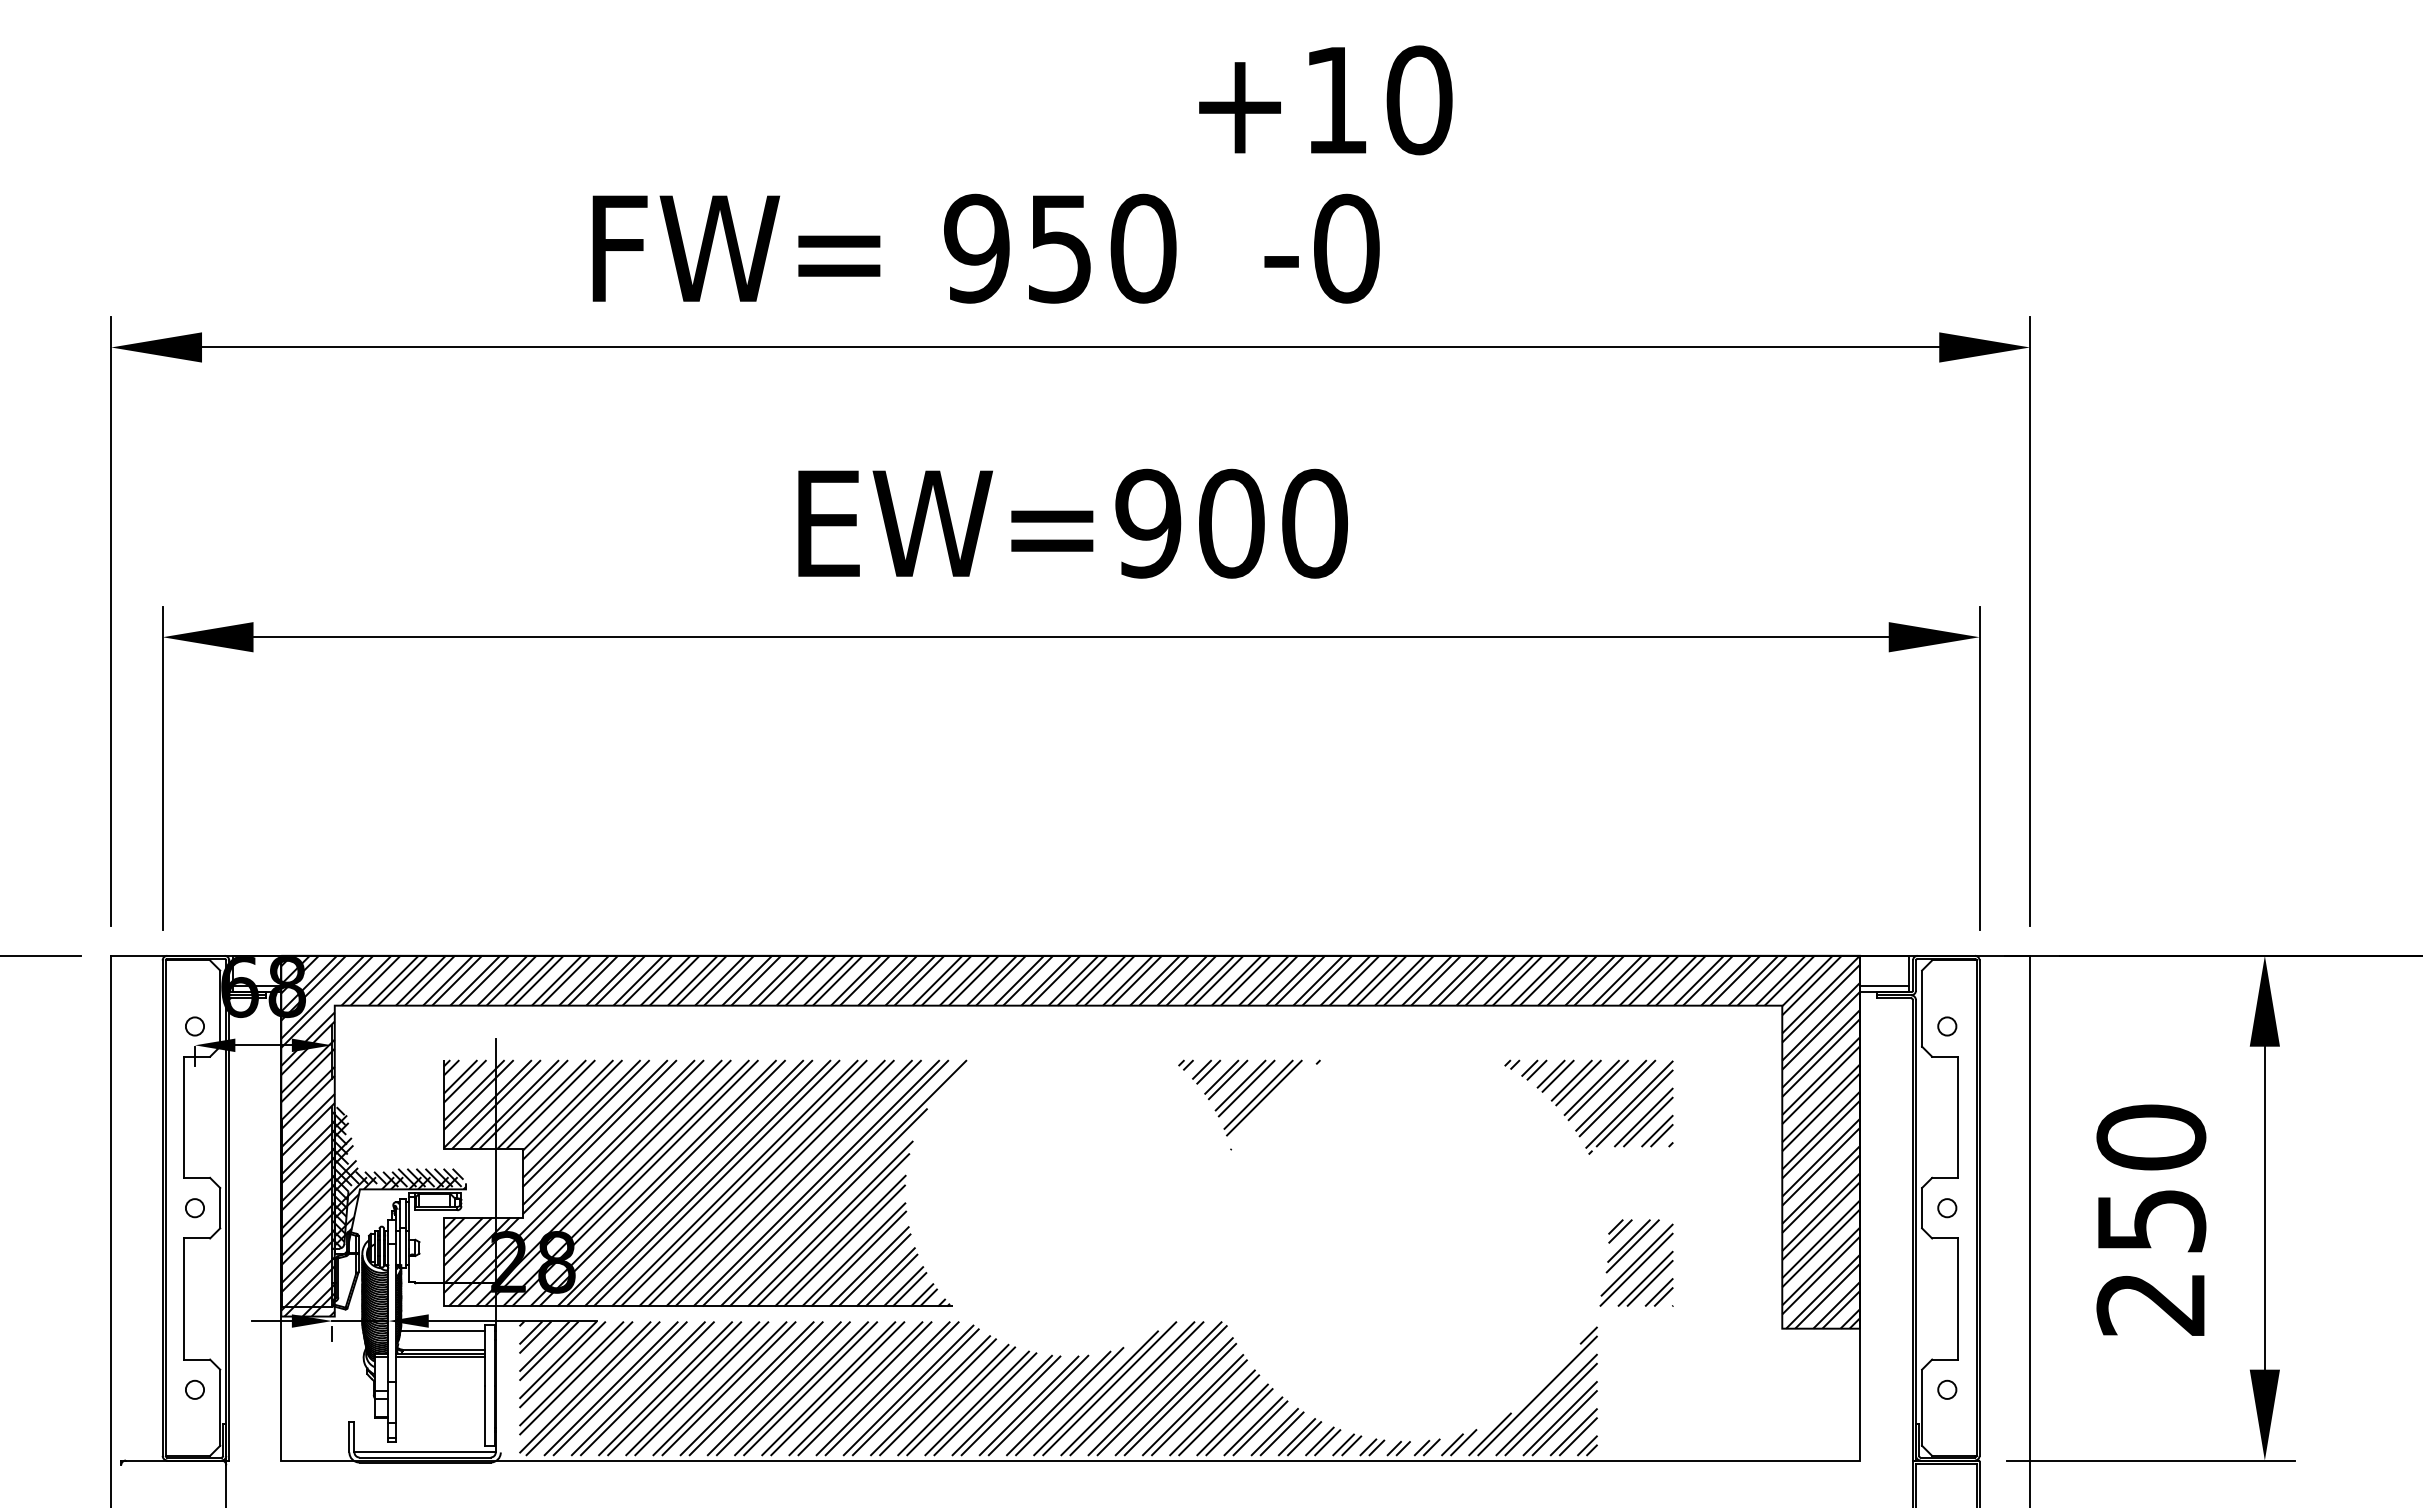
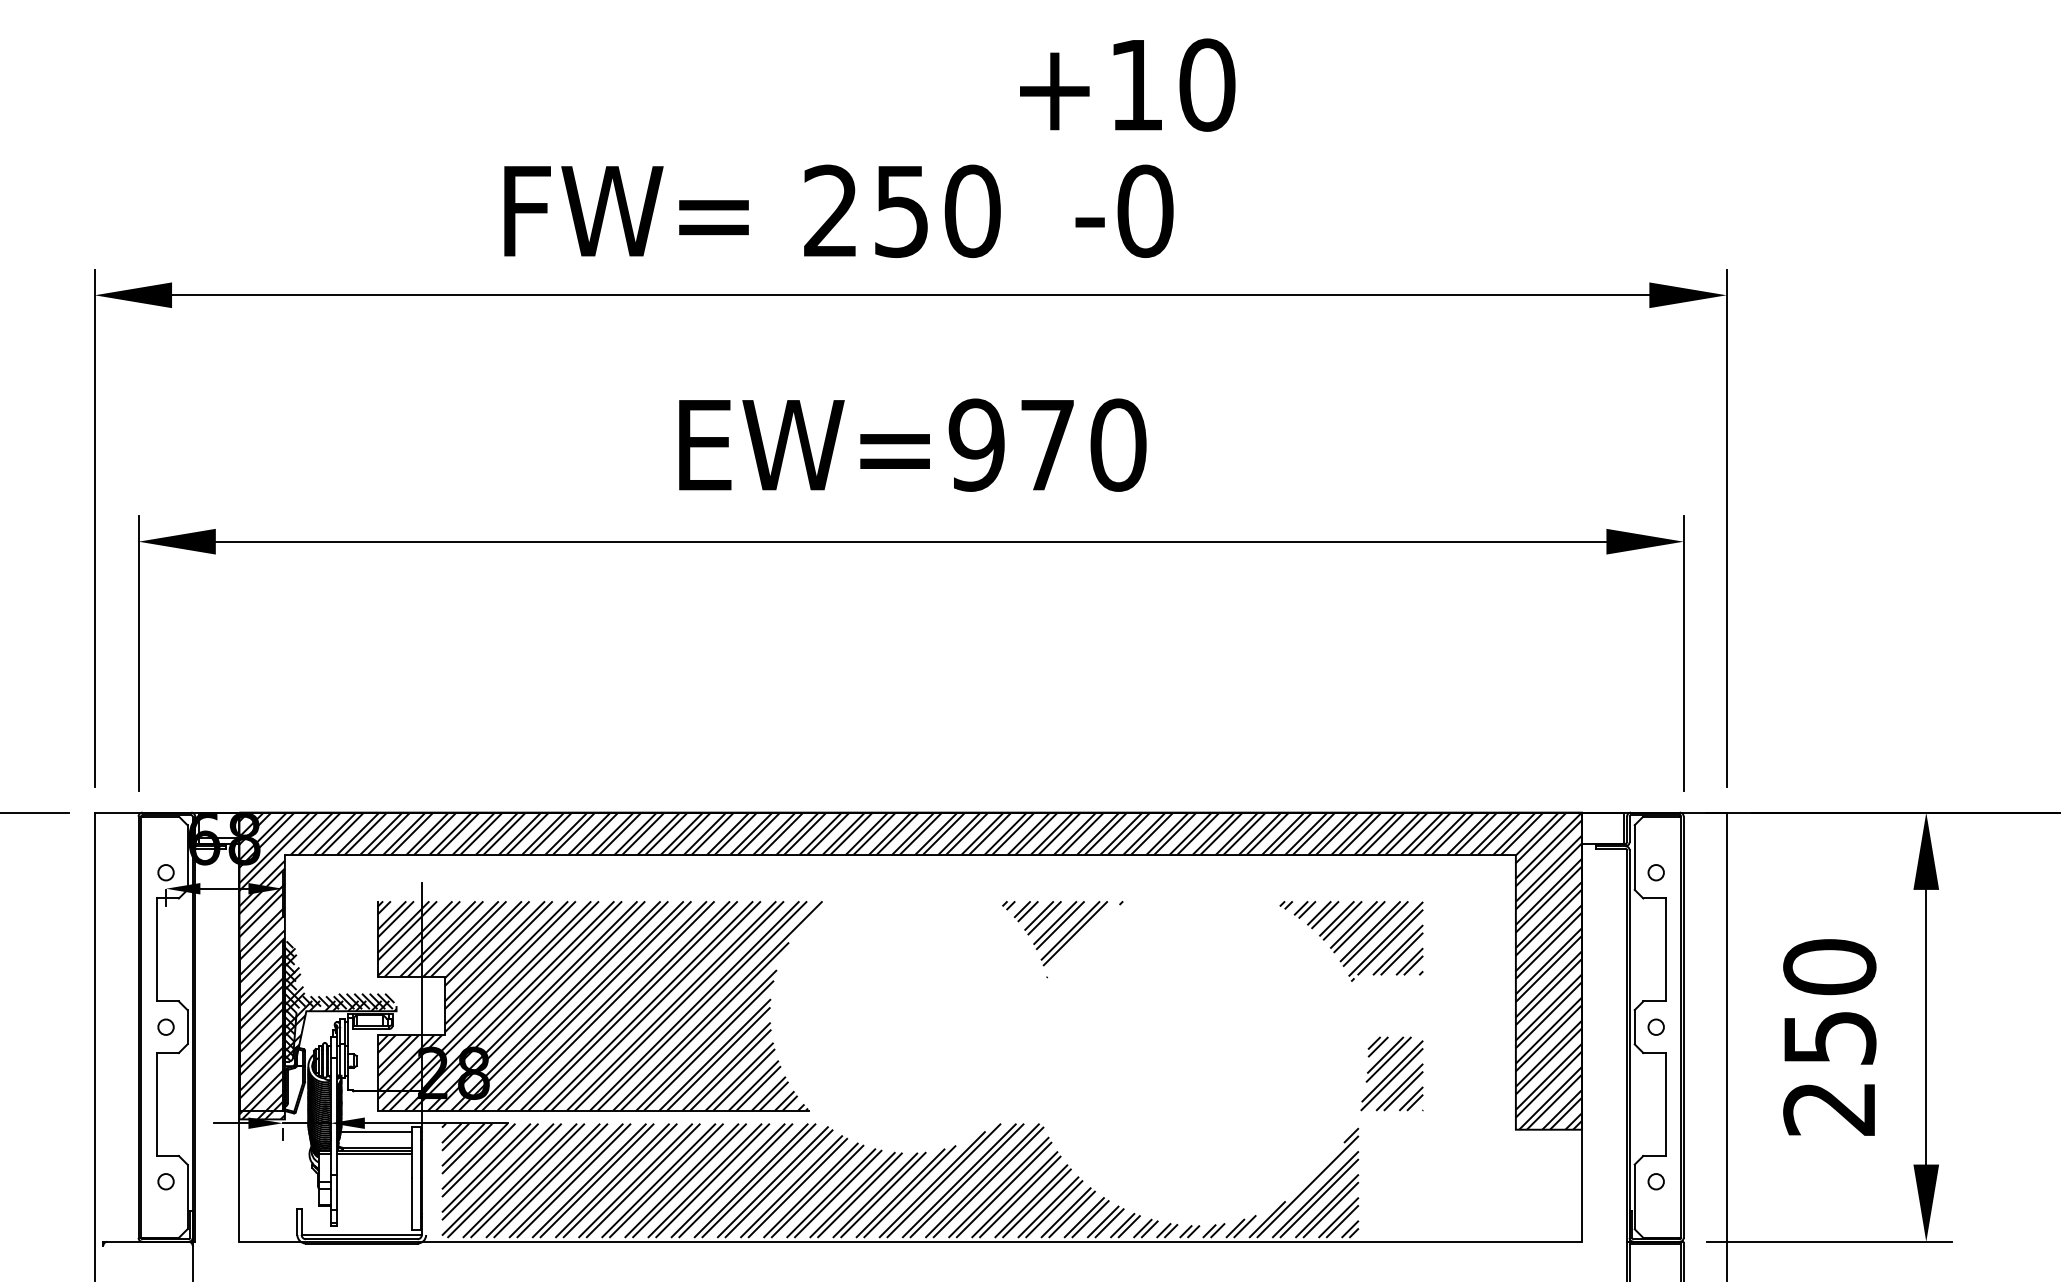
text: (976, 248) -> (830, 211), 950 -> 250
text: (1231, 523) -> (1047, 444), EW=900 -> EW=970
line: (1884, 986) -> (1602, 838), removed

